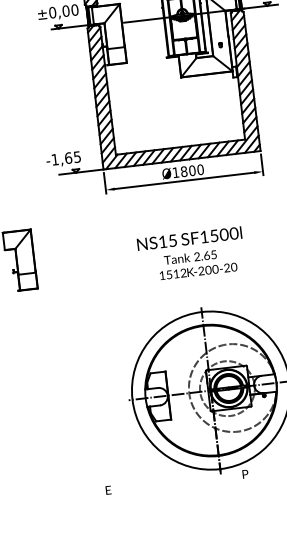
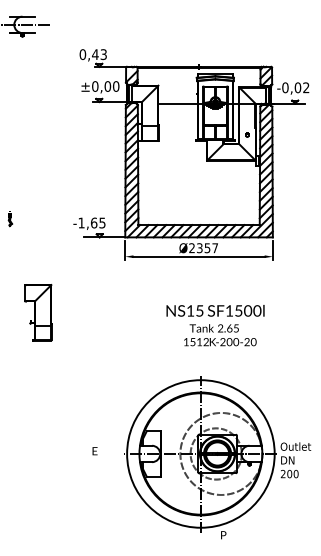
text: (188, 171) -> (203, 248), Ø1800 -> Ø2357
text: (191, 254) -> (215, 325), moved
text: (108, 490) -> (94, 451), moved

